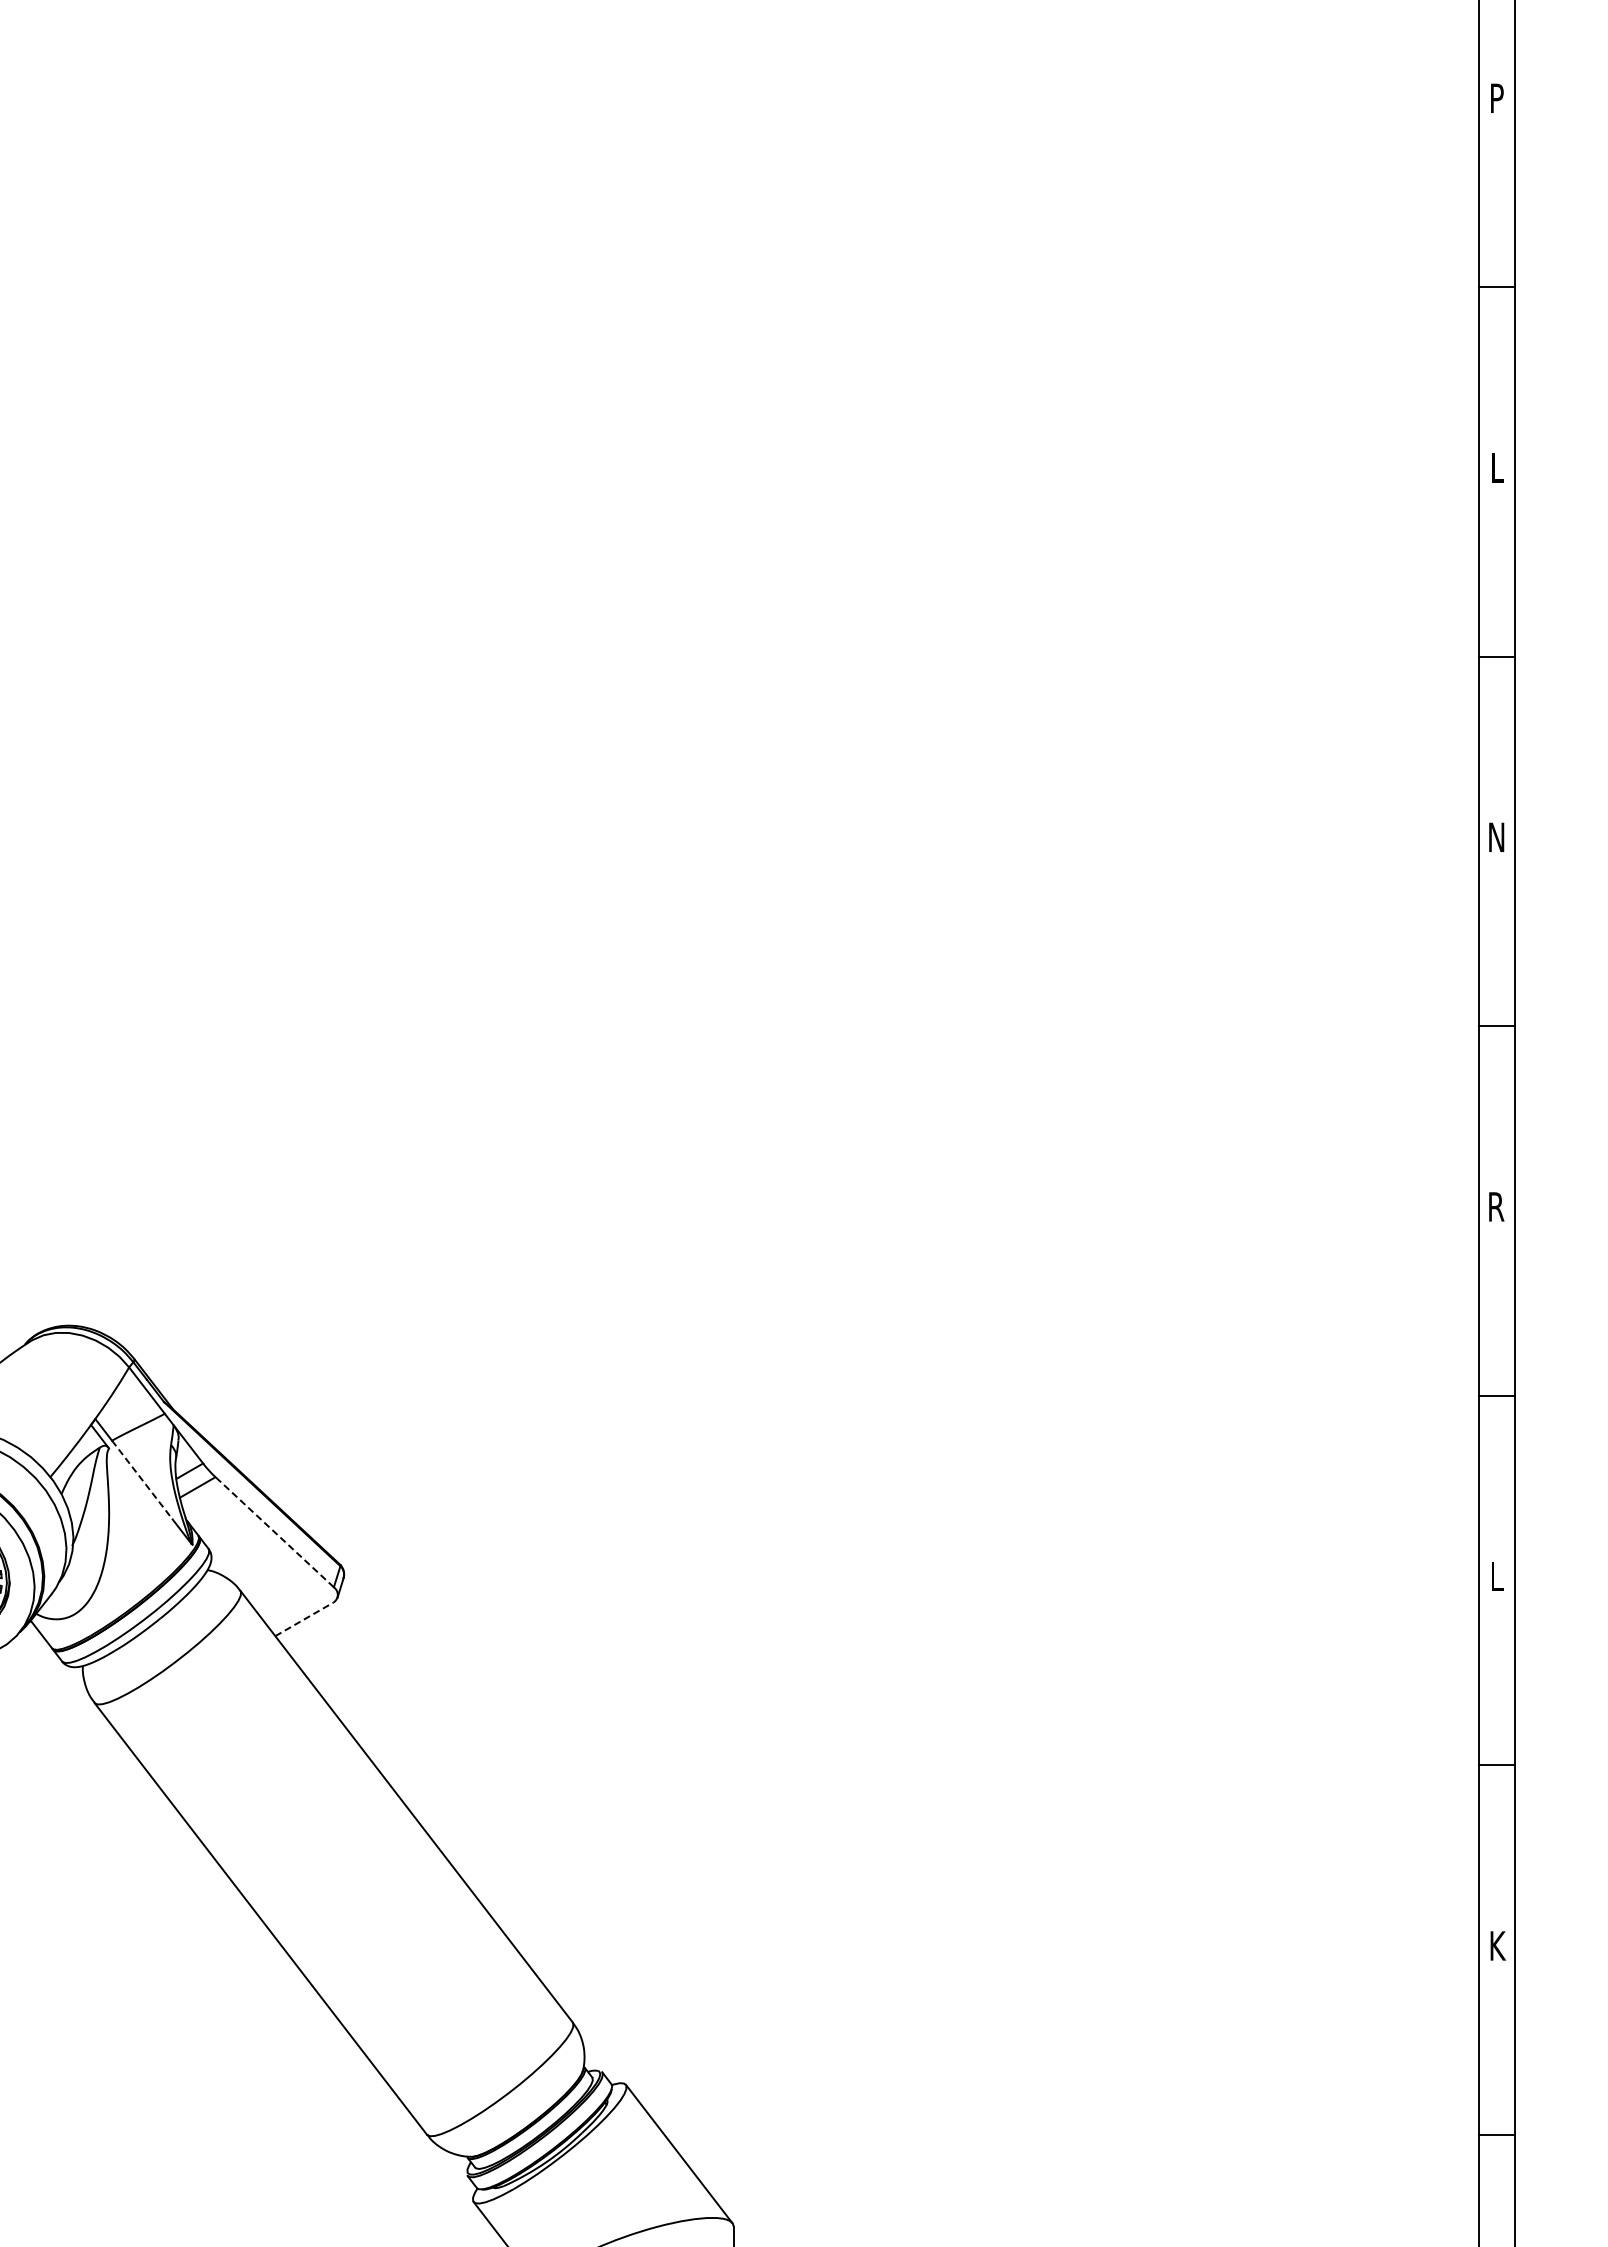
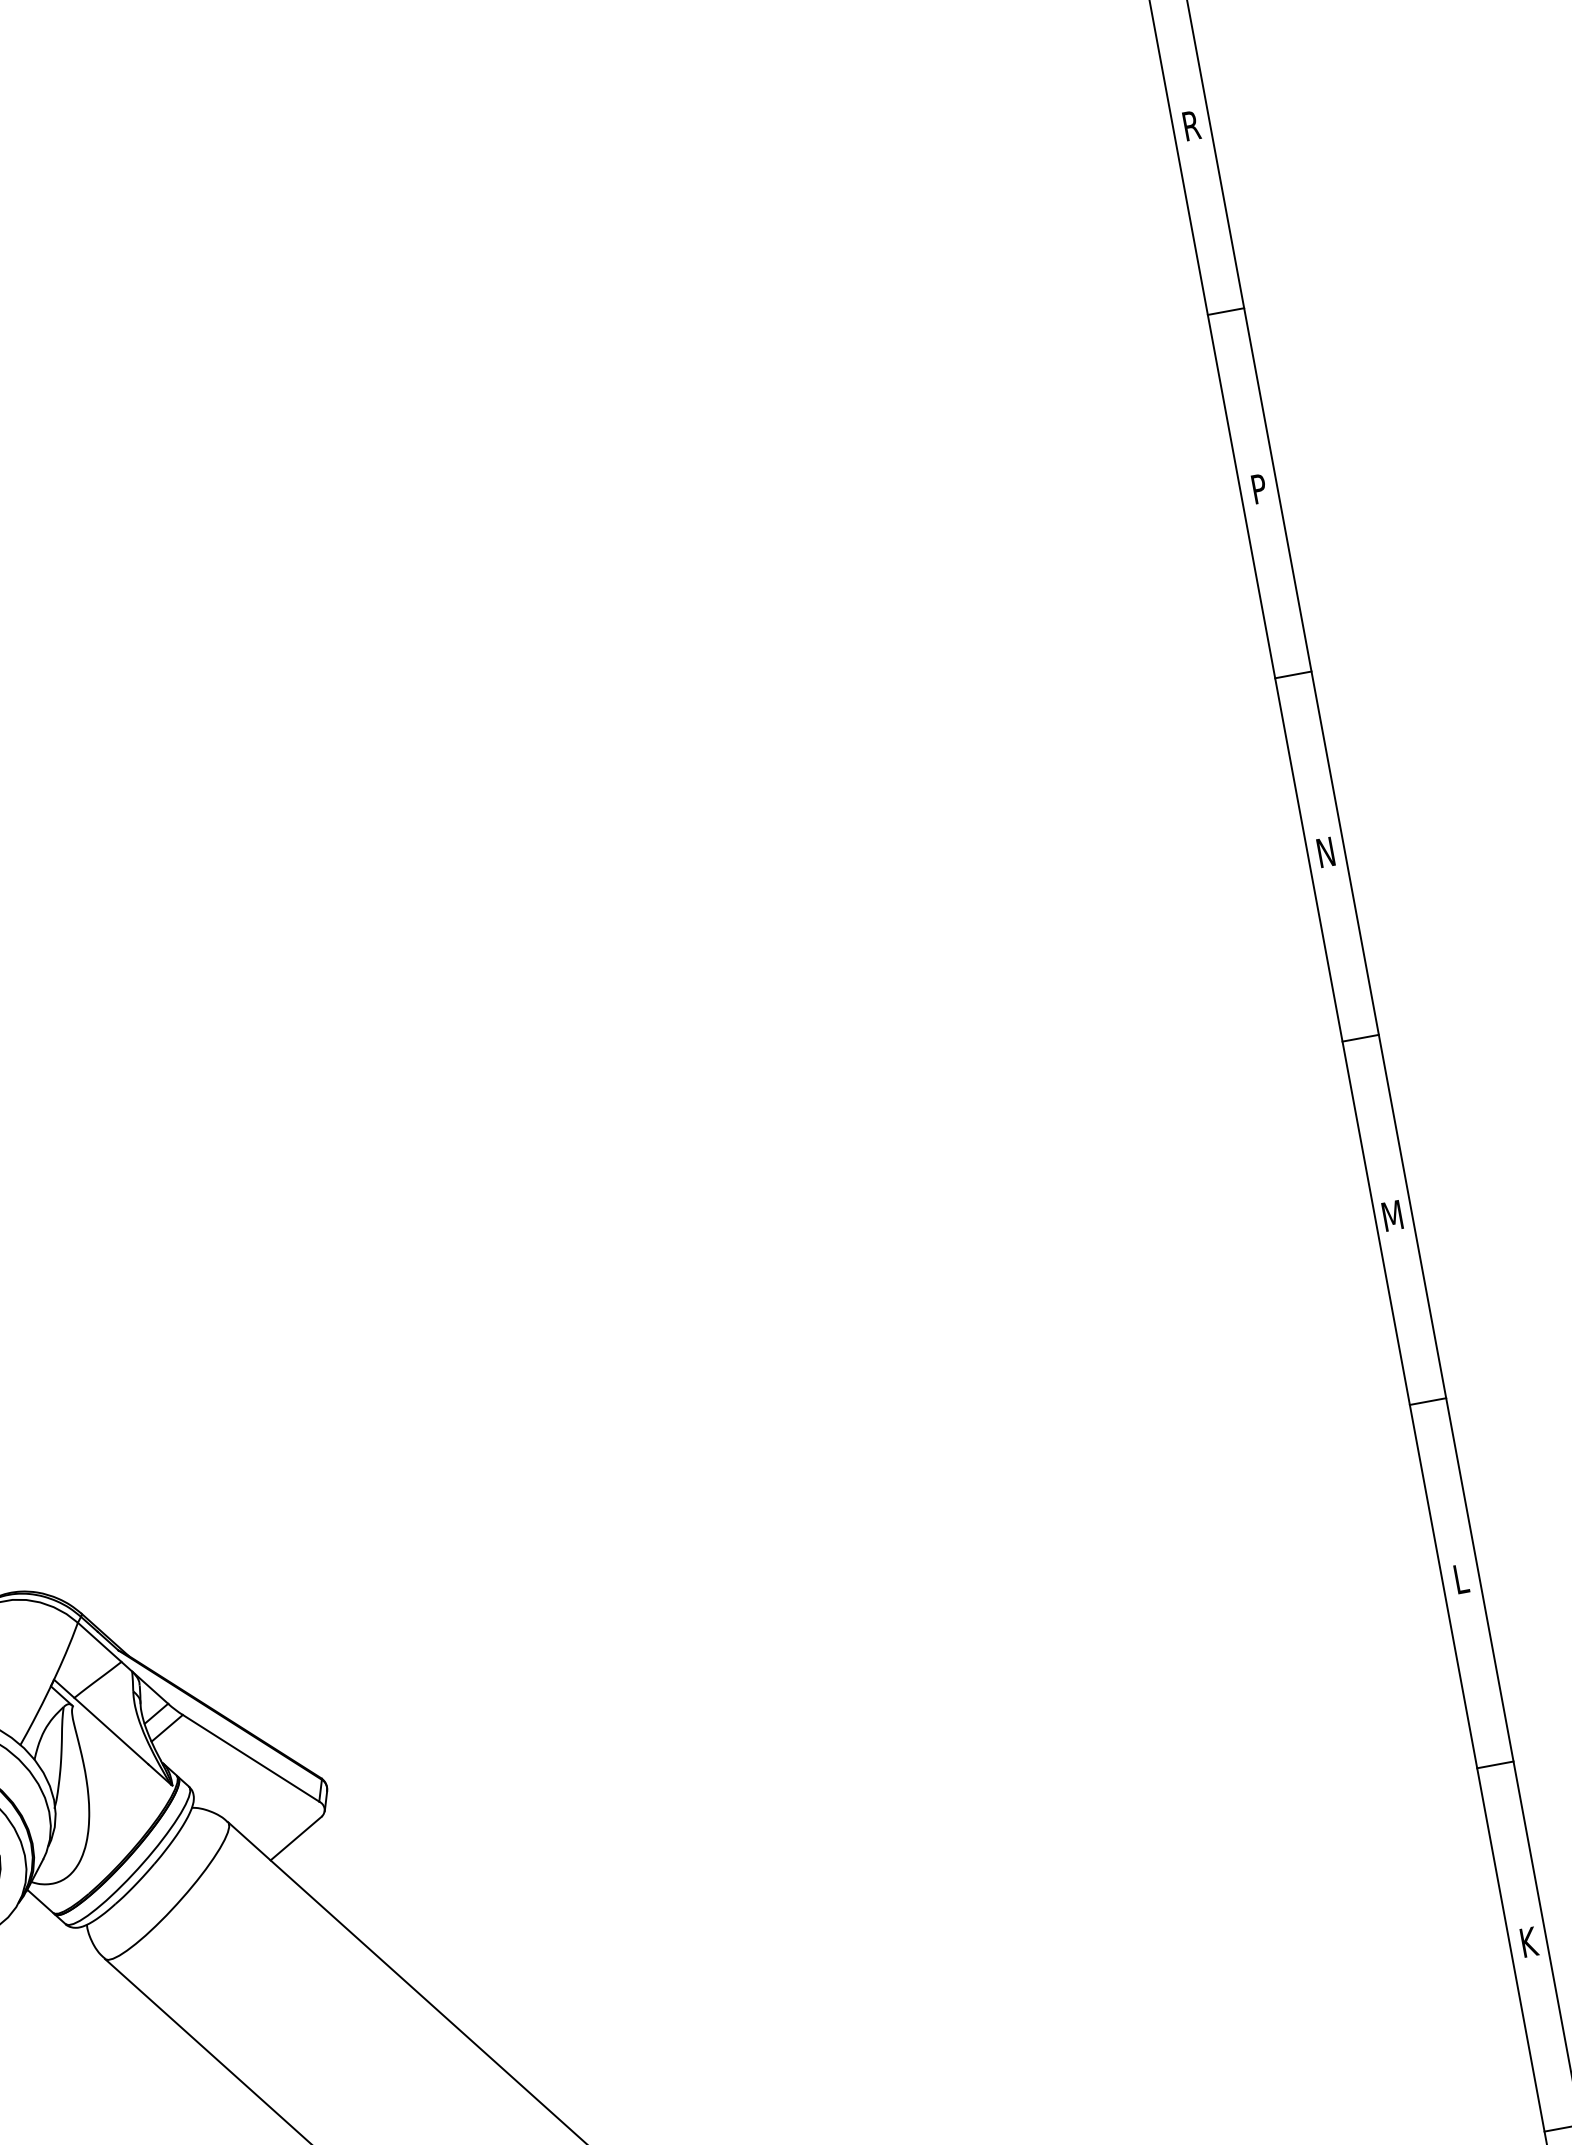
text: (1496, 97) -> (1190, 124), P -> R
text: (1497, 467) -> (1259, 488), L -> P
text: (1495, 1206) -> (1392, 1215), R -> M
line: (142, 1480) -> (111, 1731), dashed -> solid
line: (274, 1532) -> (250, 1758), dashed -> solid
line: (304, 1619) -> (296, 1838), dashed -> solid

